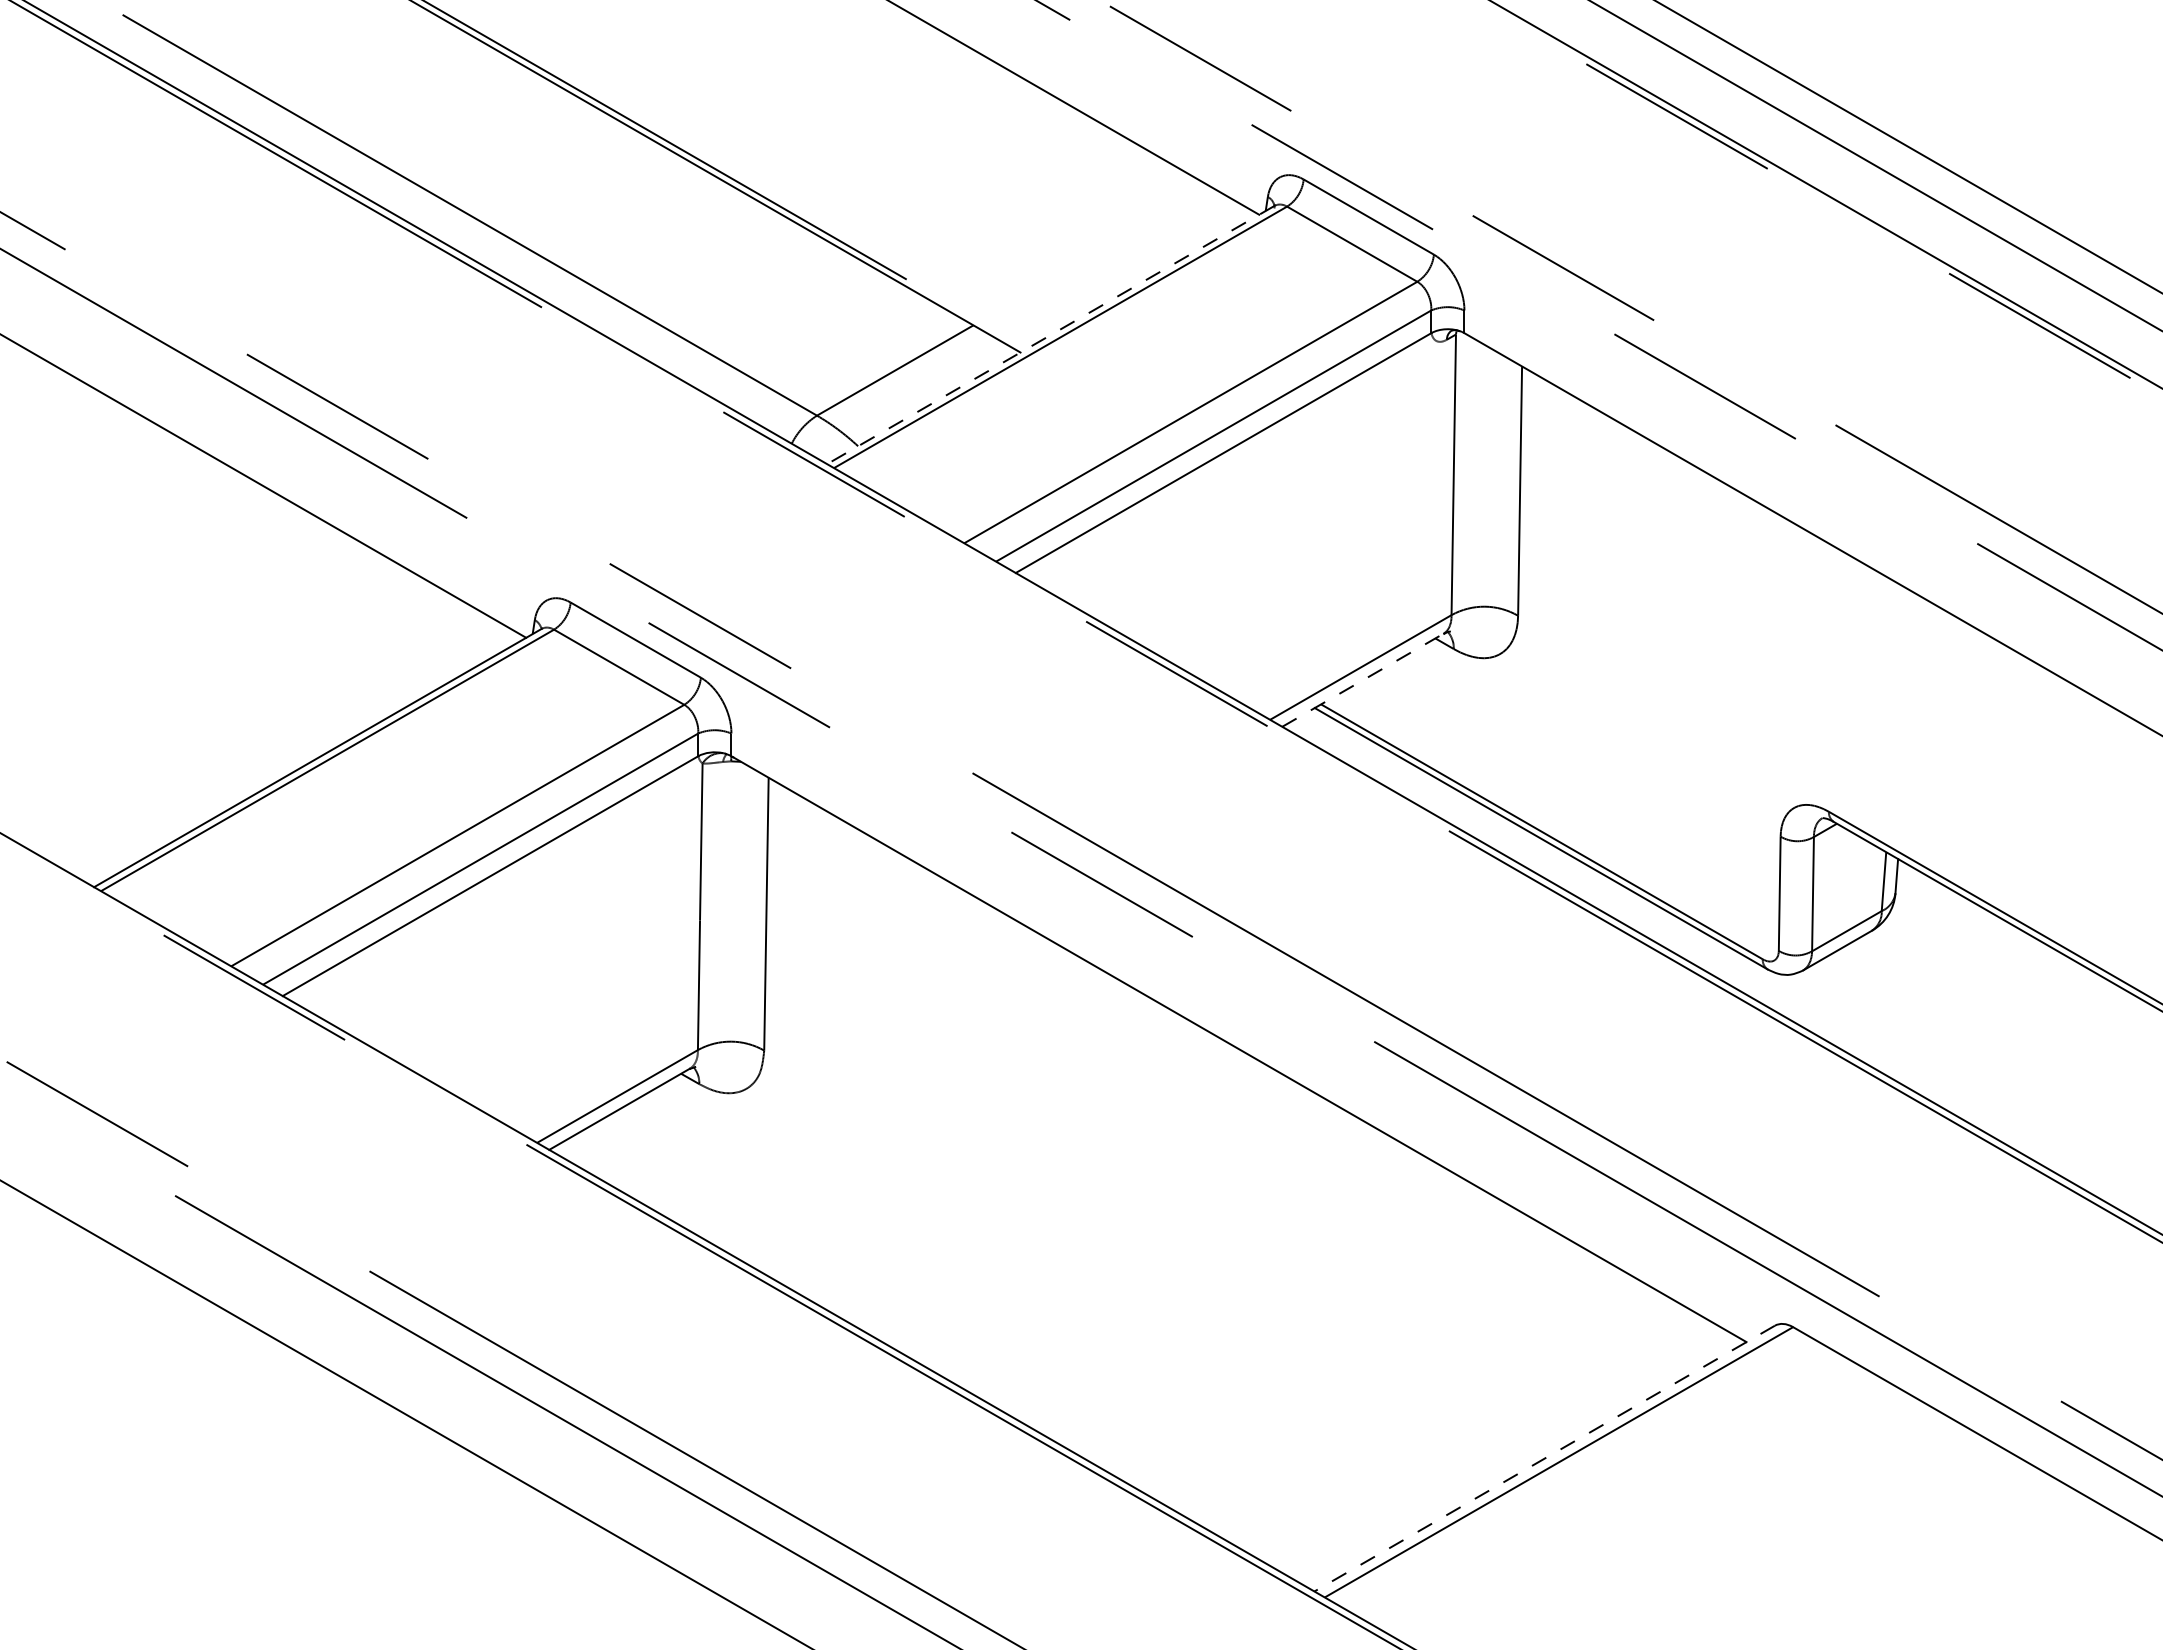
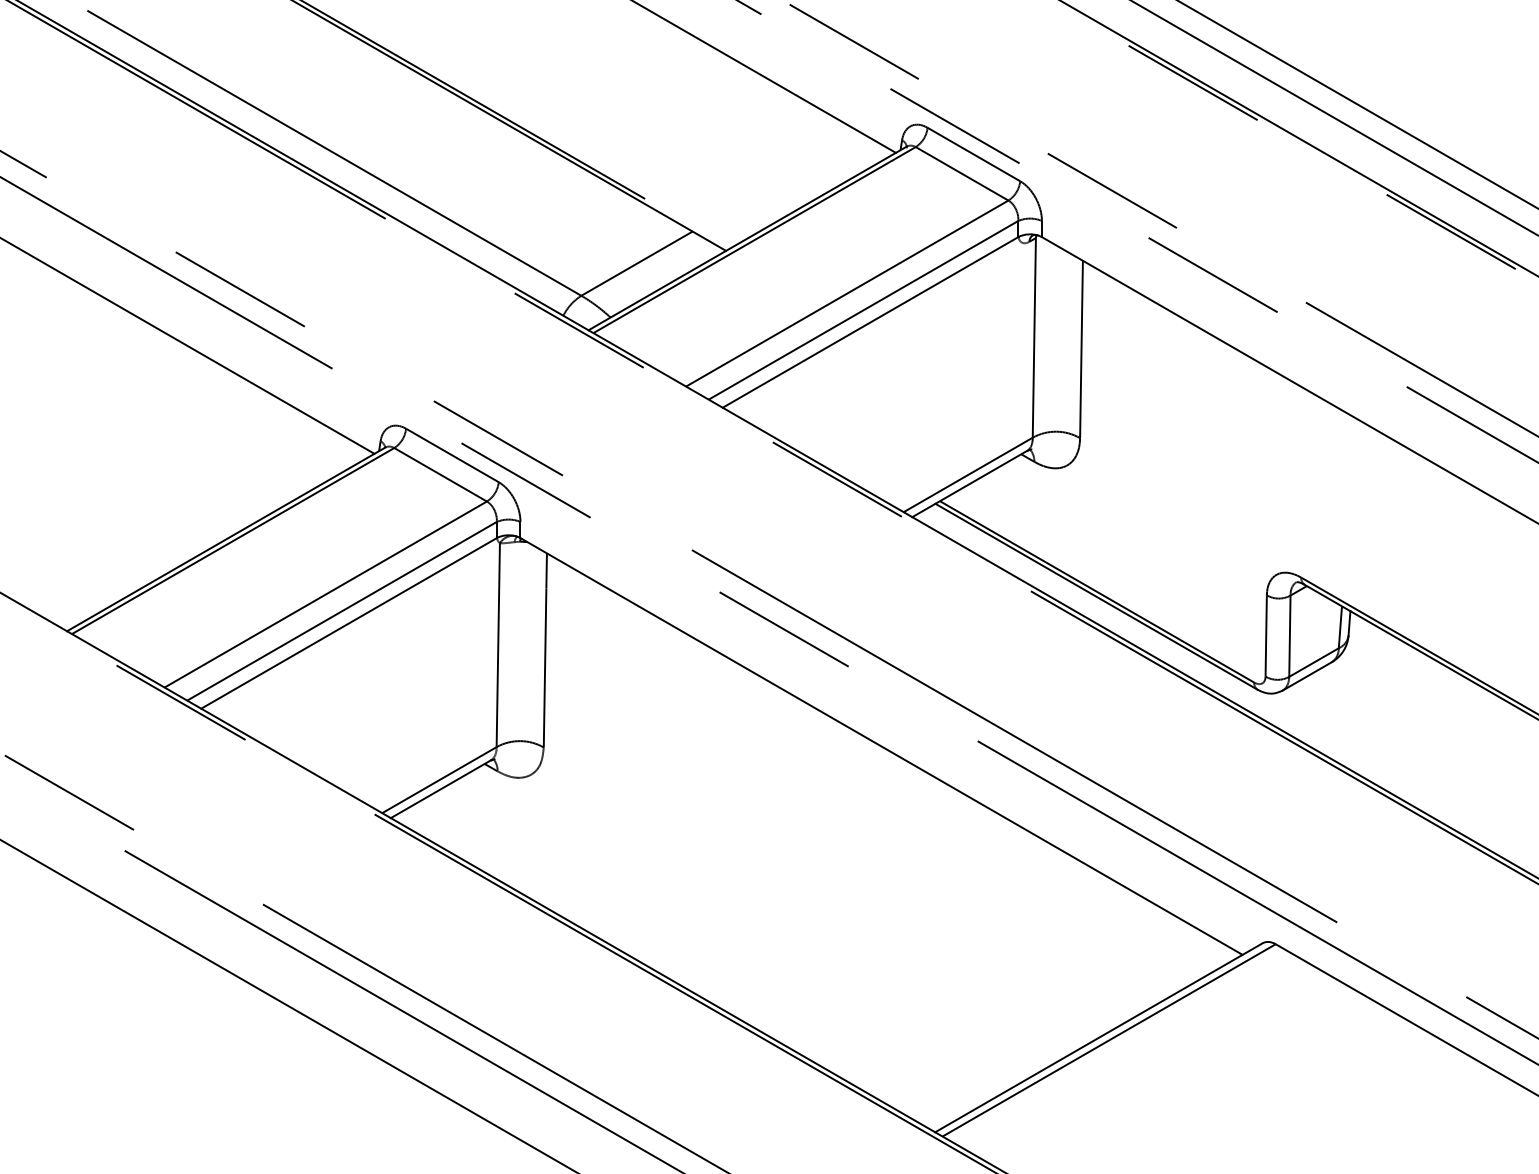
line: (1050, 335) -> (747, 238), dashed -> solid
line: (1362, 680) -> (969, 484), dashed -> solid
line: (1544, 1458) -> (1098, 1037), dashed -> solid

